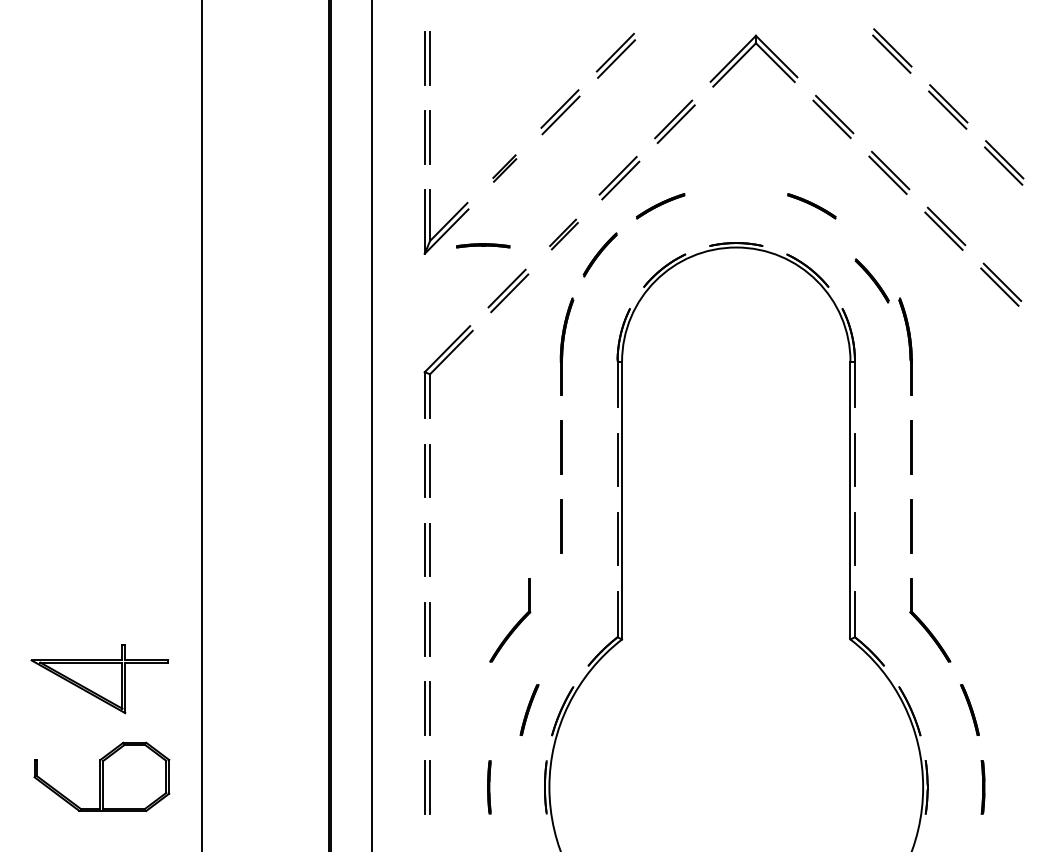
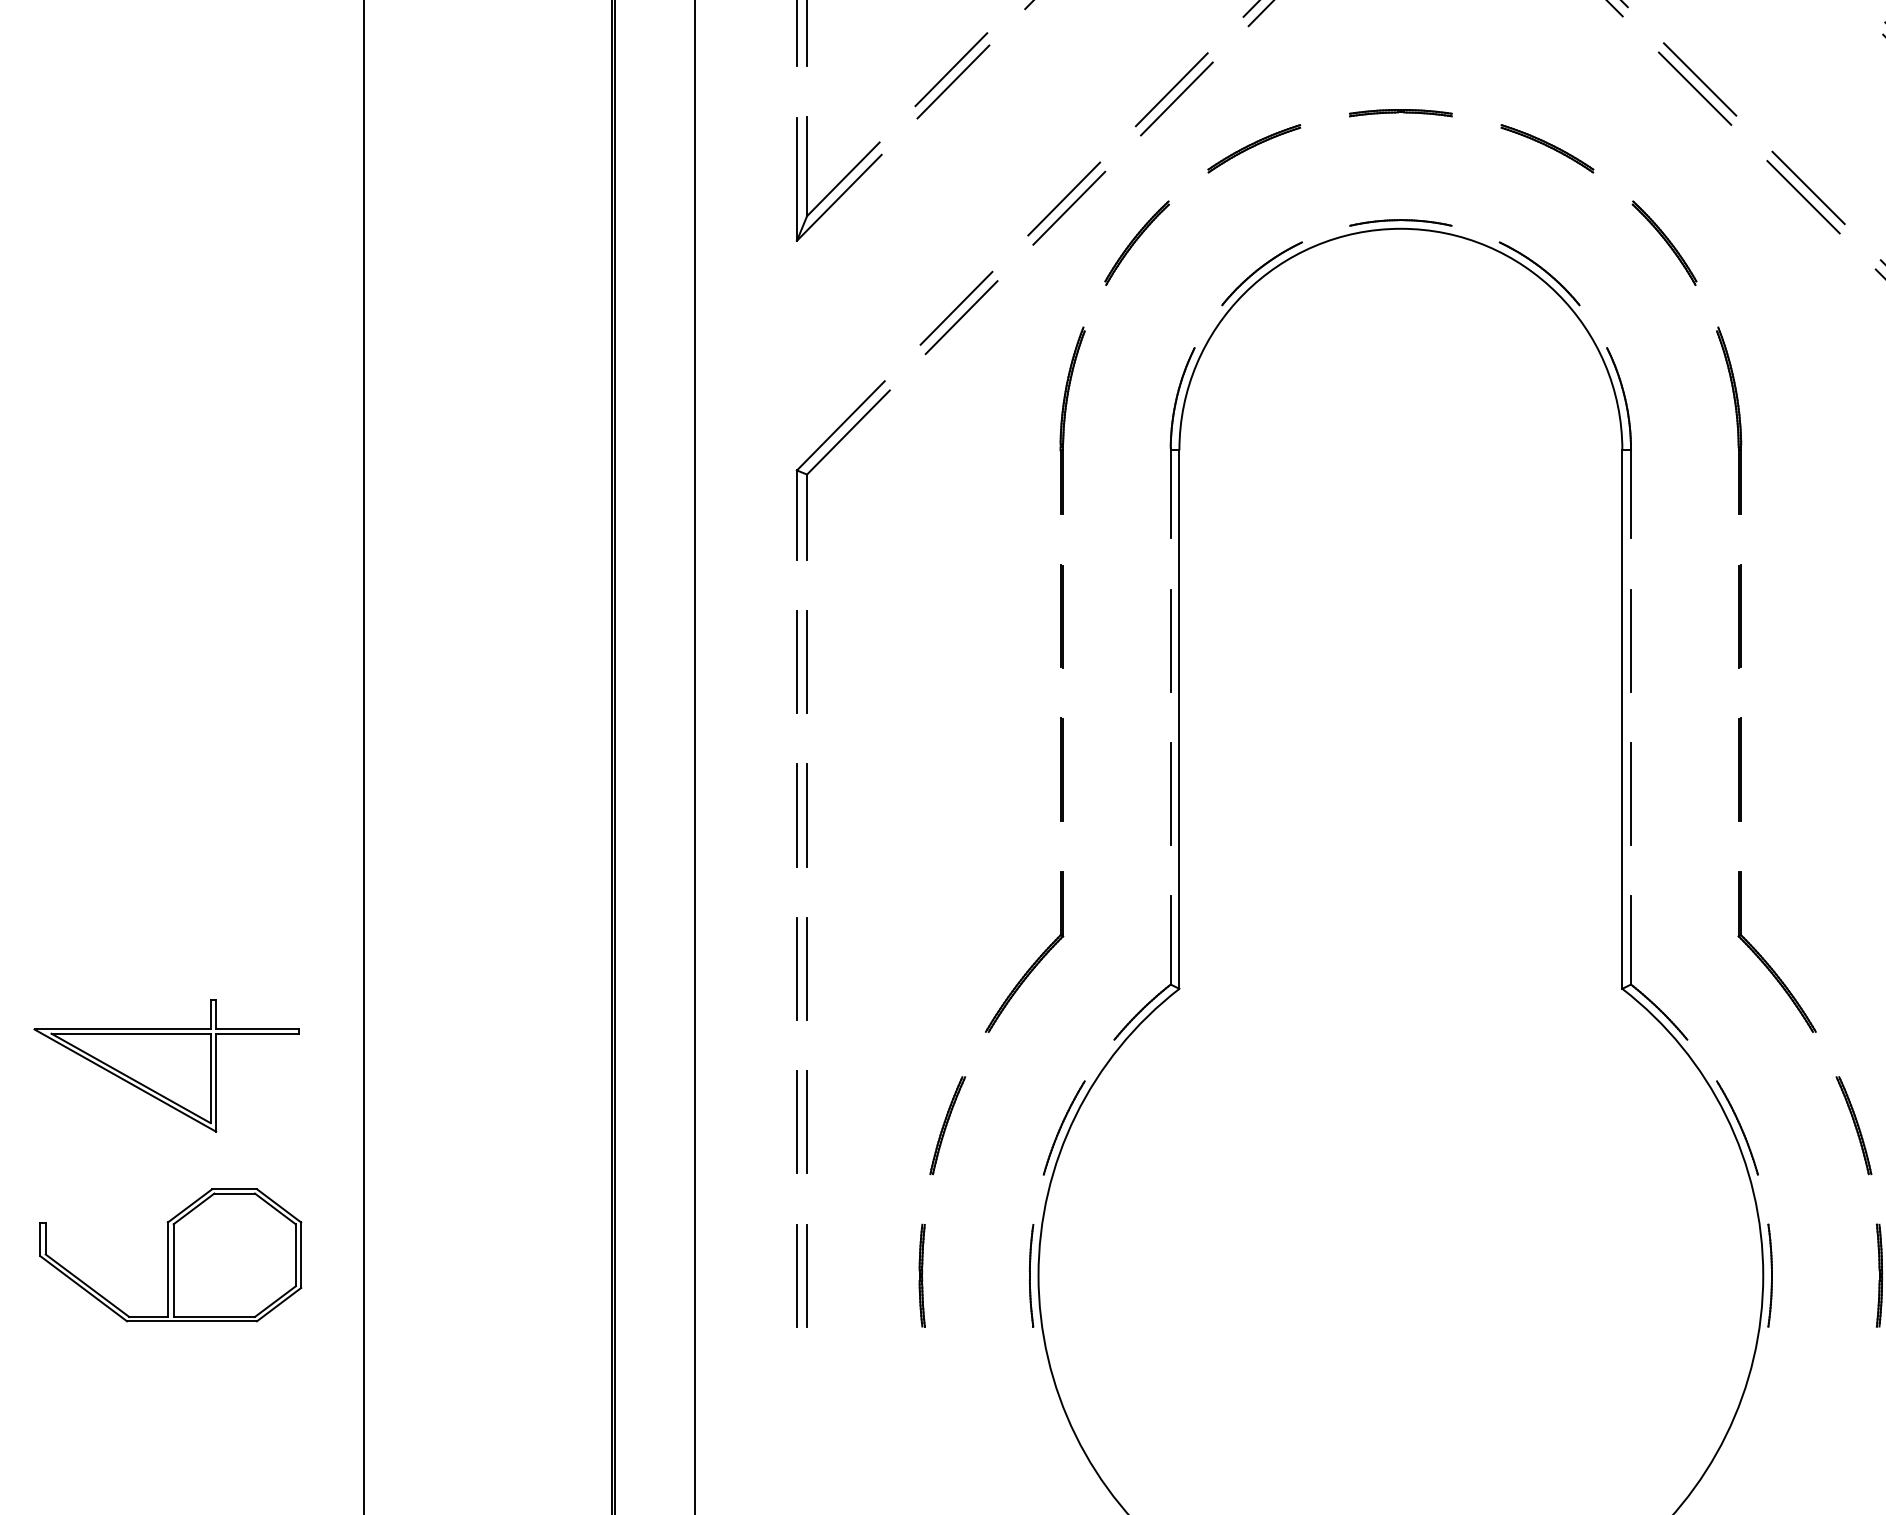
part: (504, 168) -> (951, 75), size x1.67
part: (563, 234) -> (1065, 203), size x1.43
part: (483, 245) -> (1401, 112), moved
part: (871, 280) -> (1663, 242), moved
part: (515, 624) -> (1034, 959), moved
part: (529, 709) -> (947, 1124), moved

